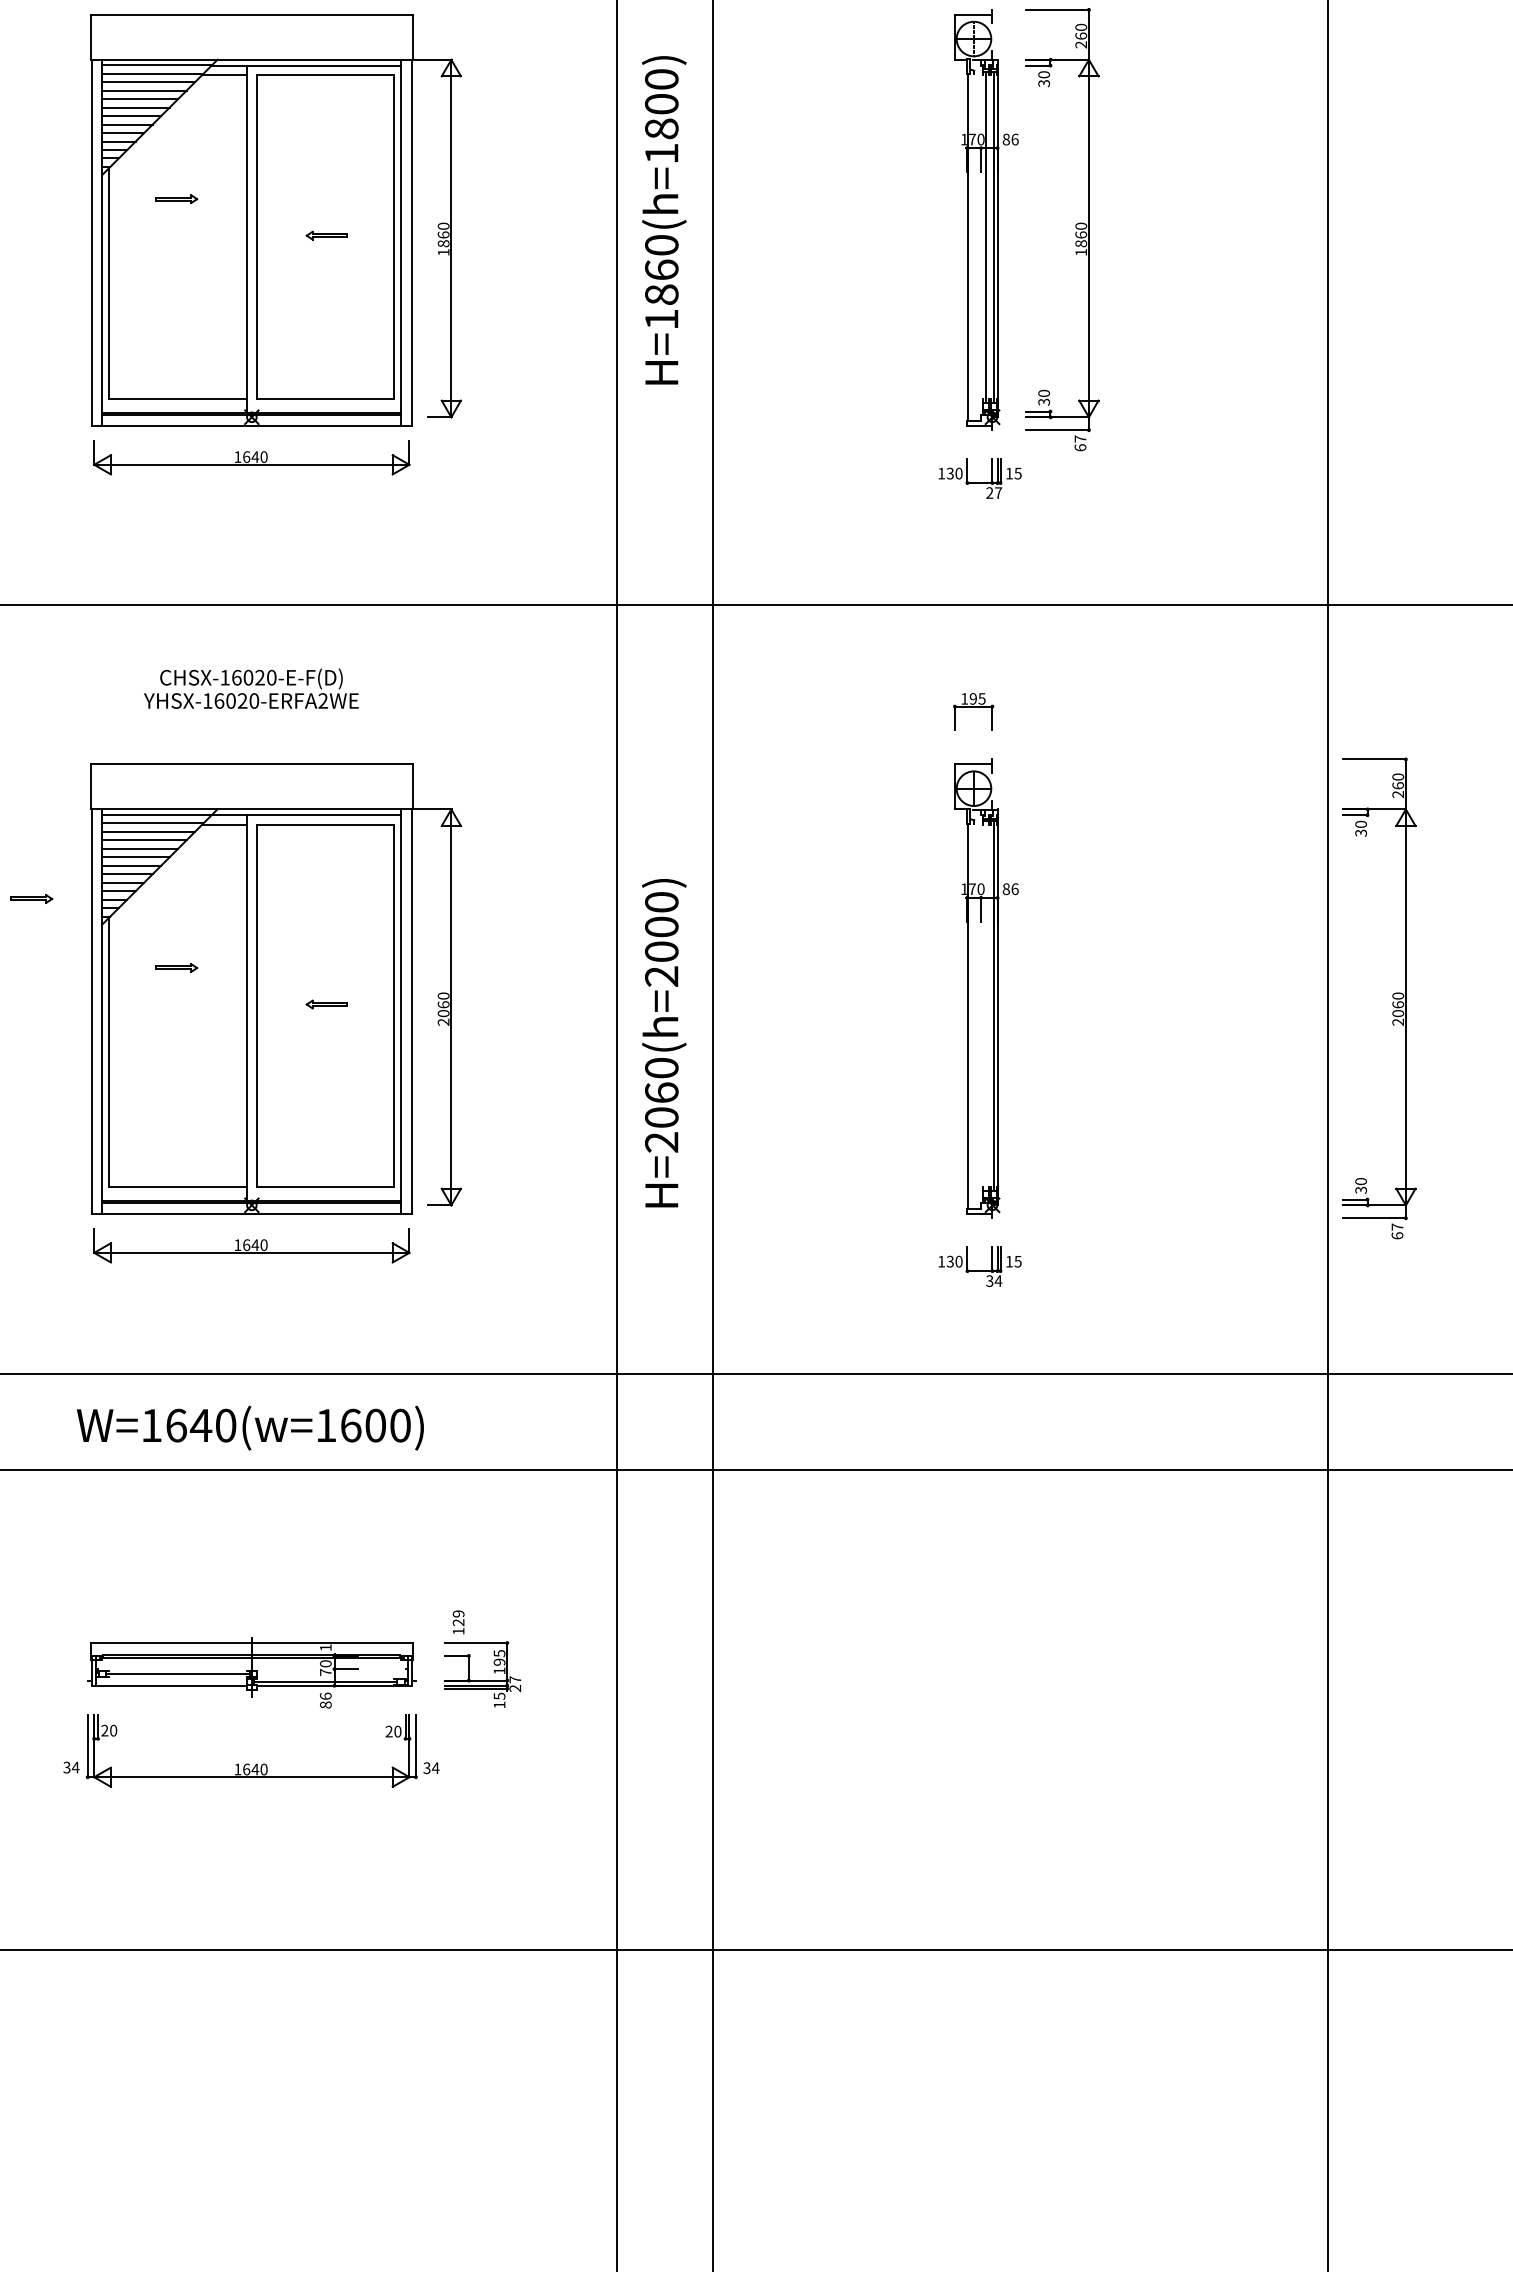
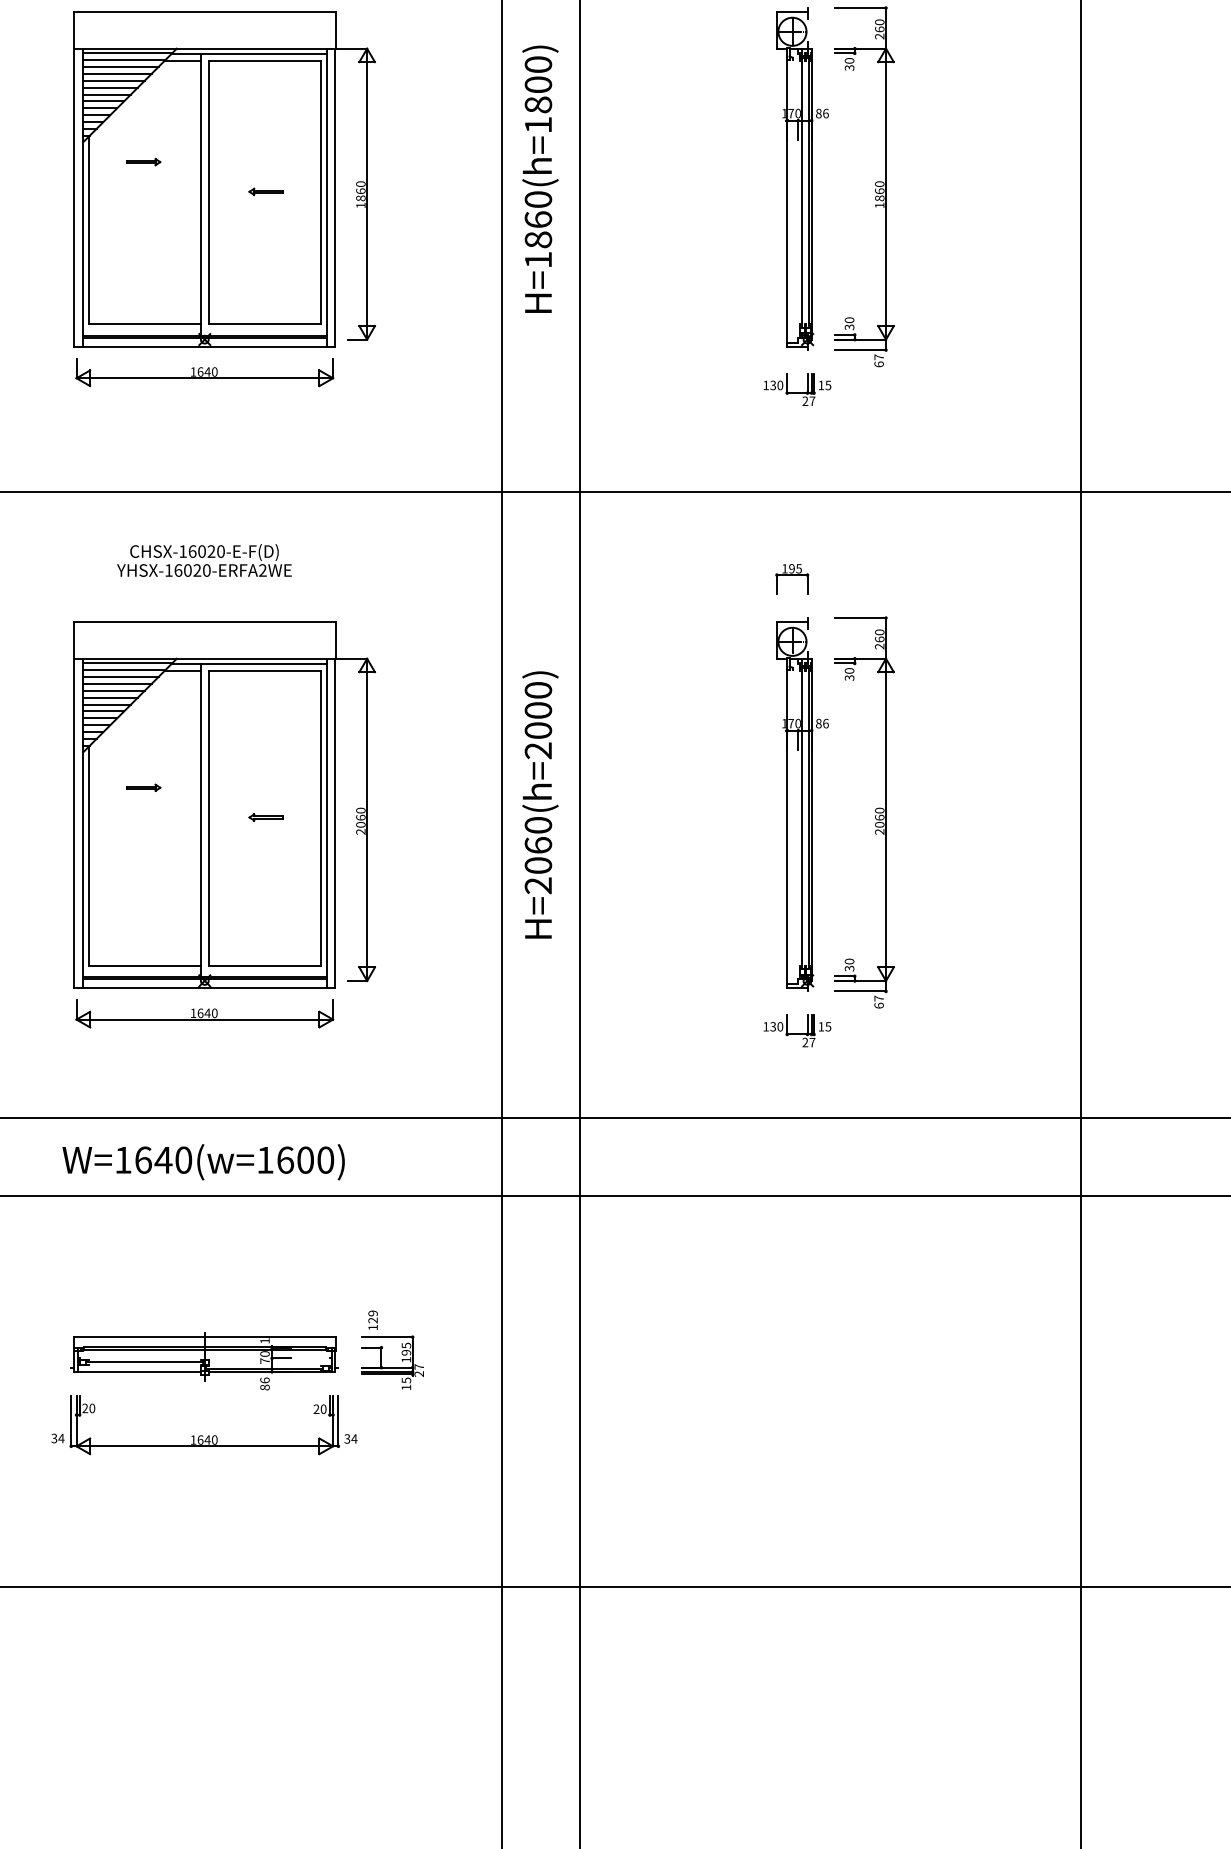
part: (31, 898) -> (25, 731), removed
part: (1392, 997) -> (875, 811), moved
line: (985, 1005) -> (801, 818), added
text: (664, 1043) -> (540, 805), moved
text: (994, 1280) -> (809, 1042), 34 -> 27

